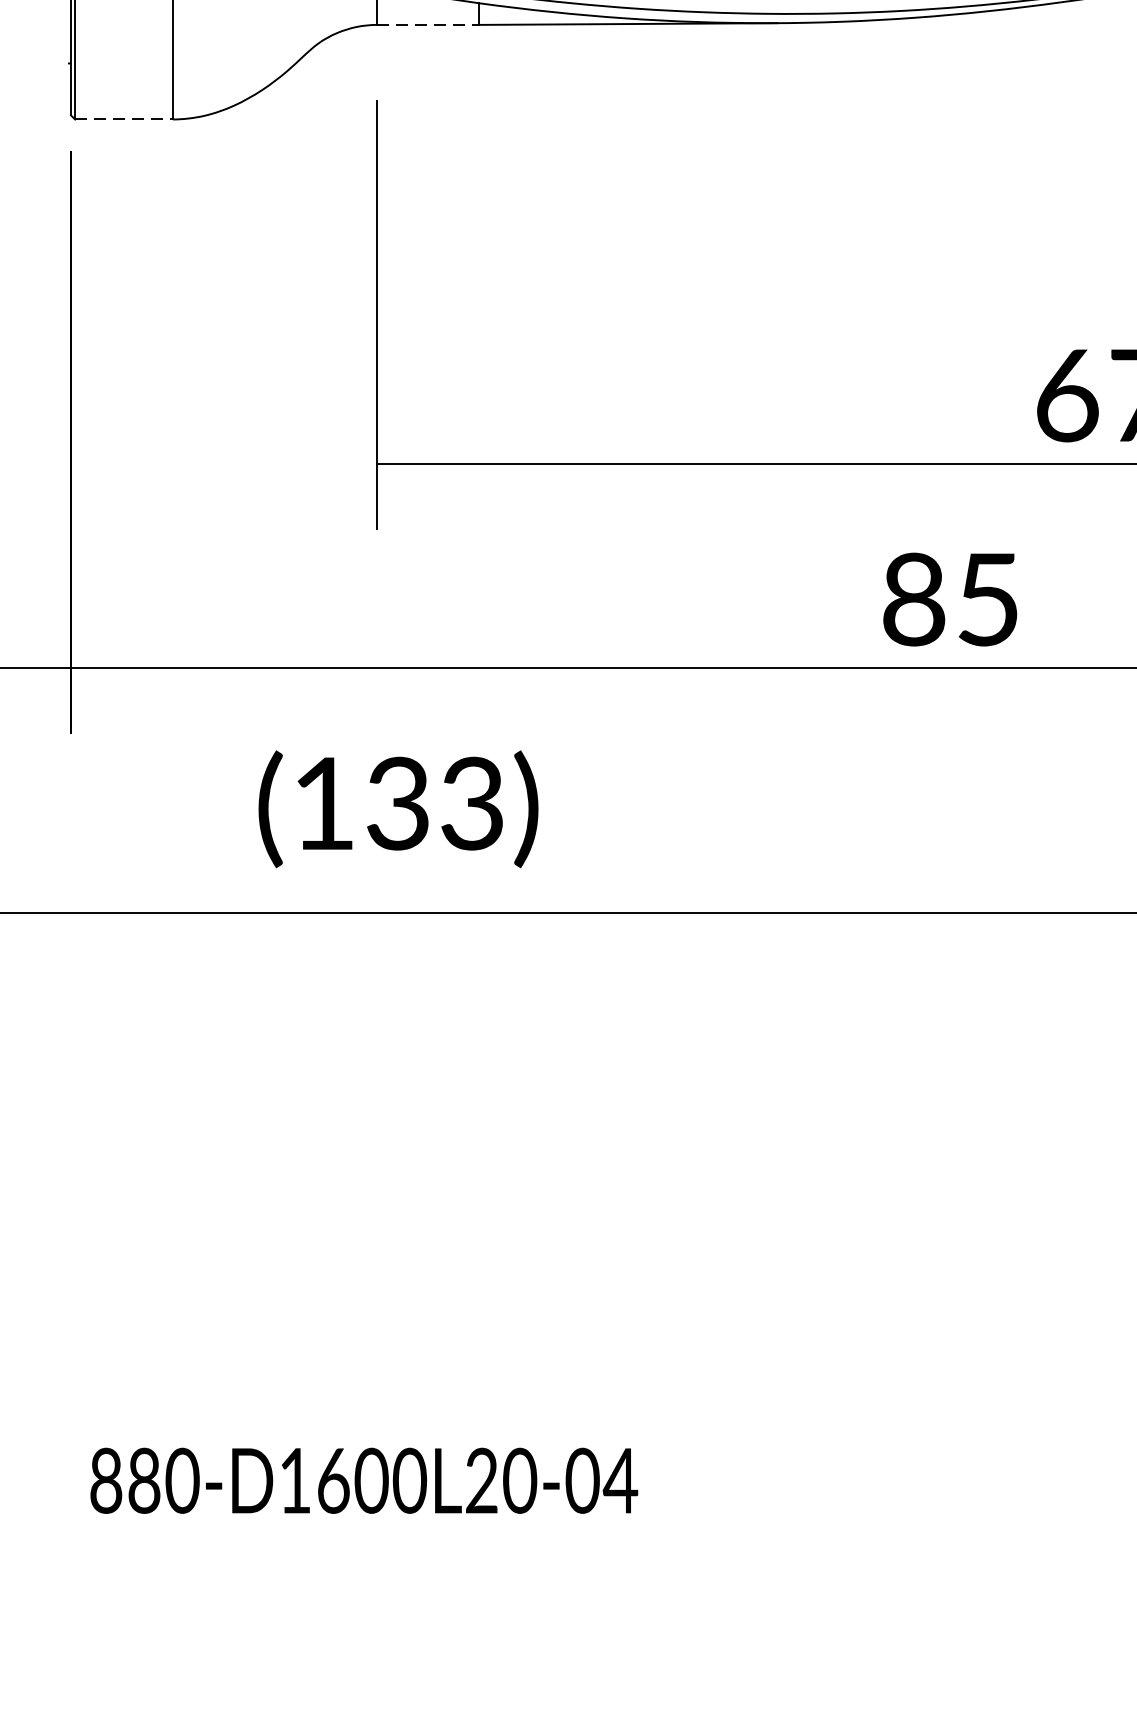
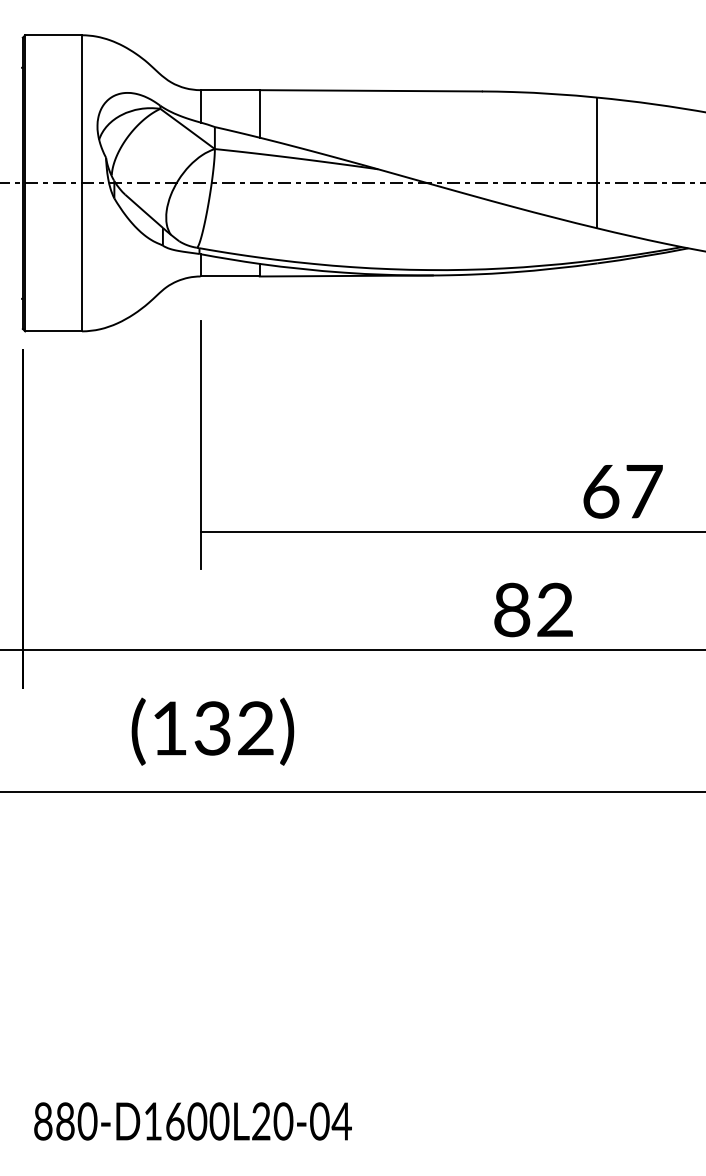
line: (428, 24) -> (230, 276), dashed -> solid
line: (125, 119) -> (54, 331), dashed -> solid
text: (987, 598) -> (554, 609), 85 -> 82
text: (471, 803) -> (255, 728), (133) -> (132)

